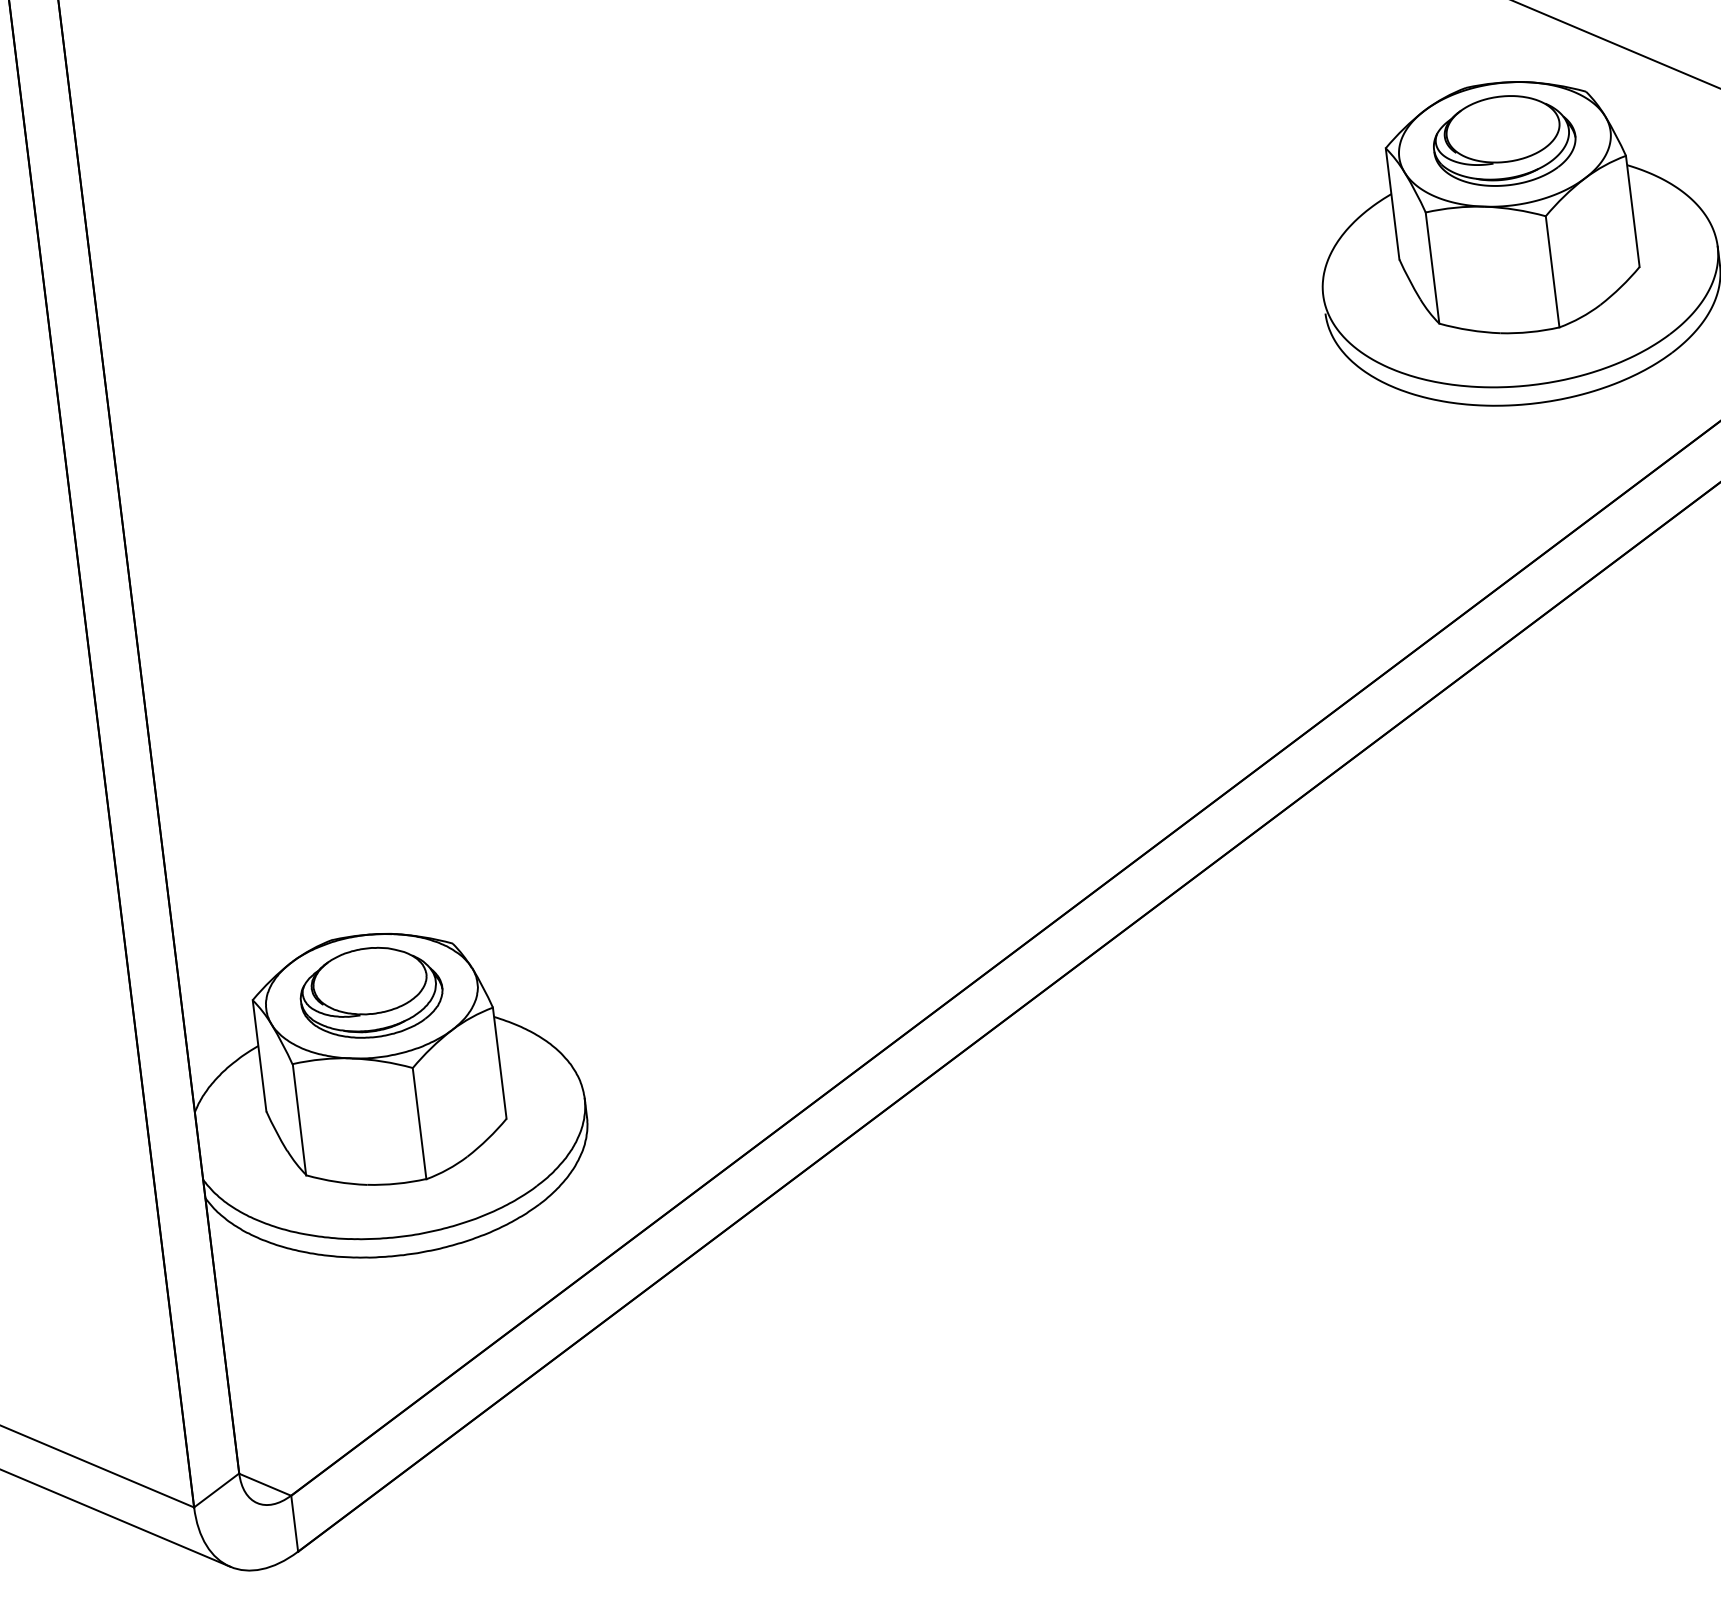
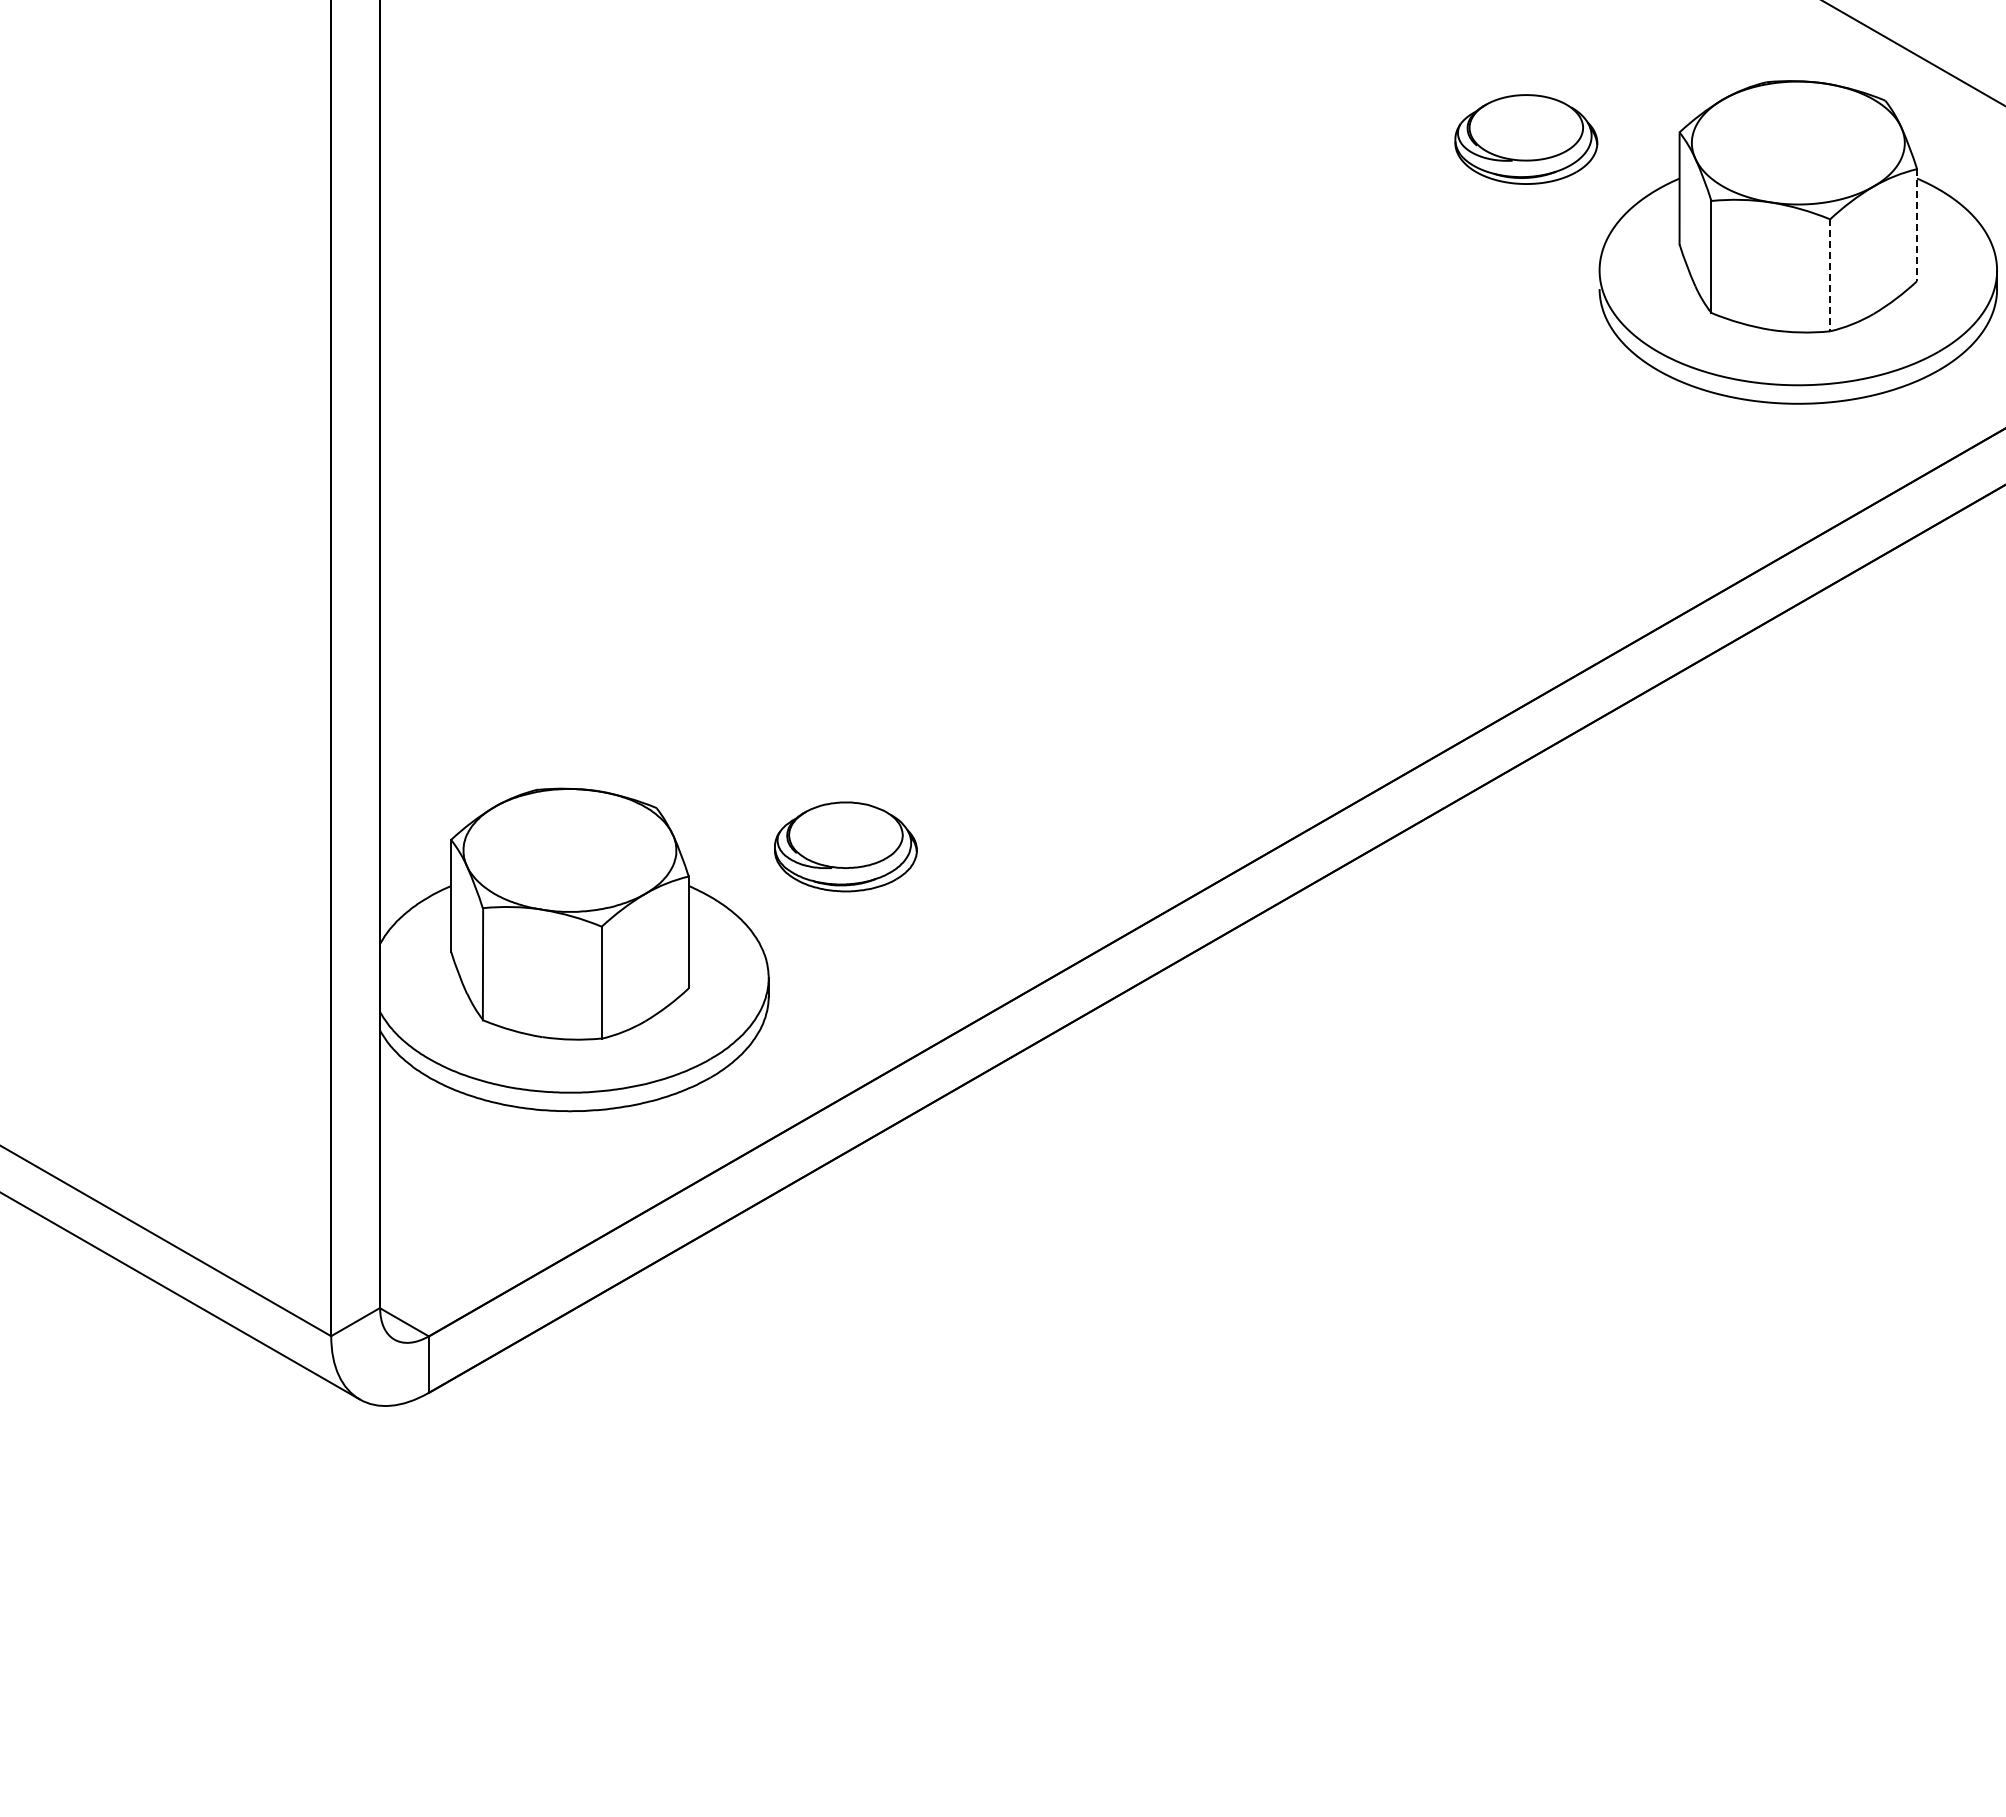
part: (1504, 140) -> (1526, 139), moved
line: (1633, 211) -> (1917, 225), solid -> dashed
line: (1552, 271) -> (1830, 275), solid -> dashed
part: (370, 992) -> (845, 846), moved

